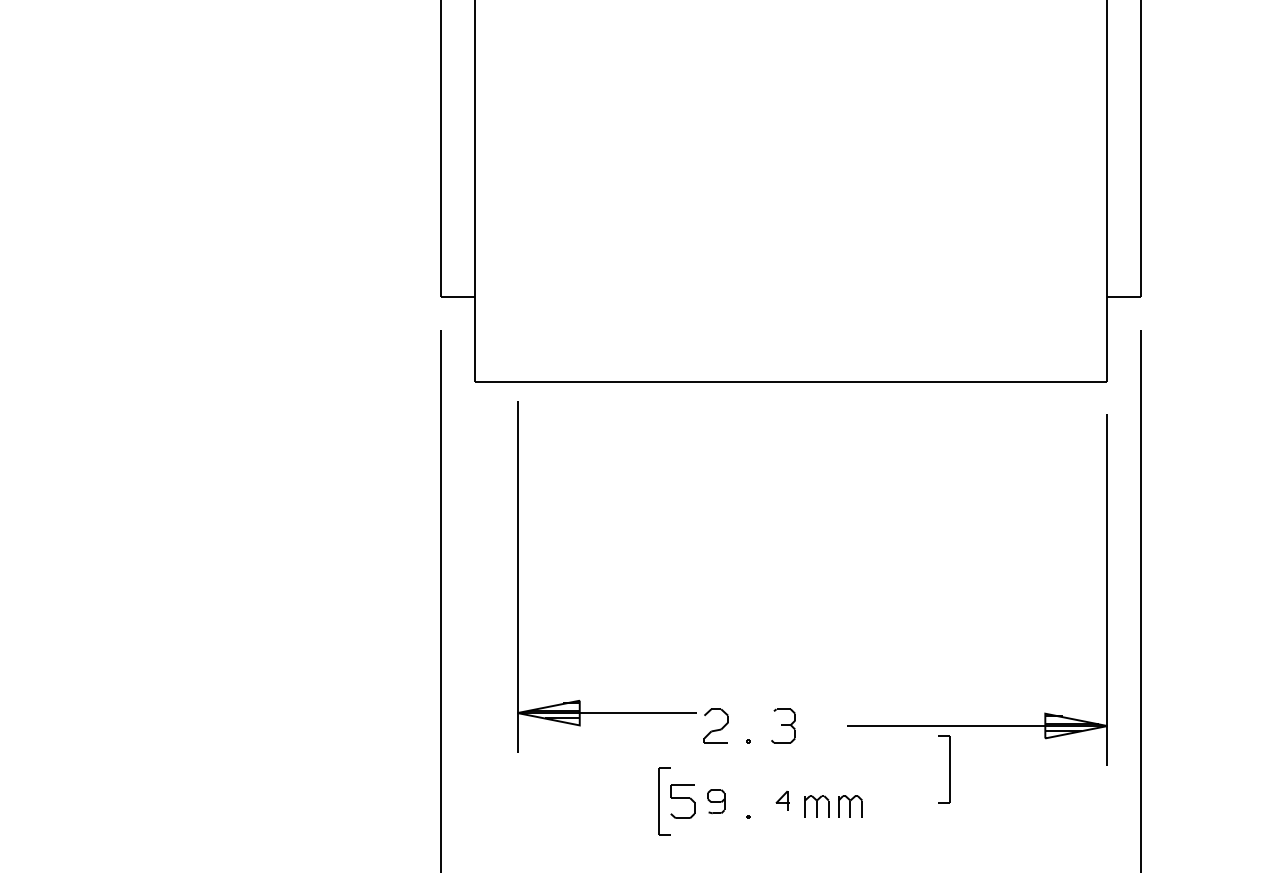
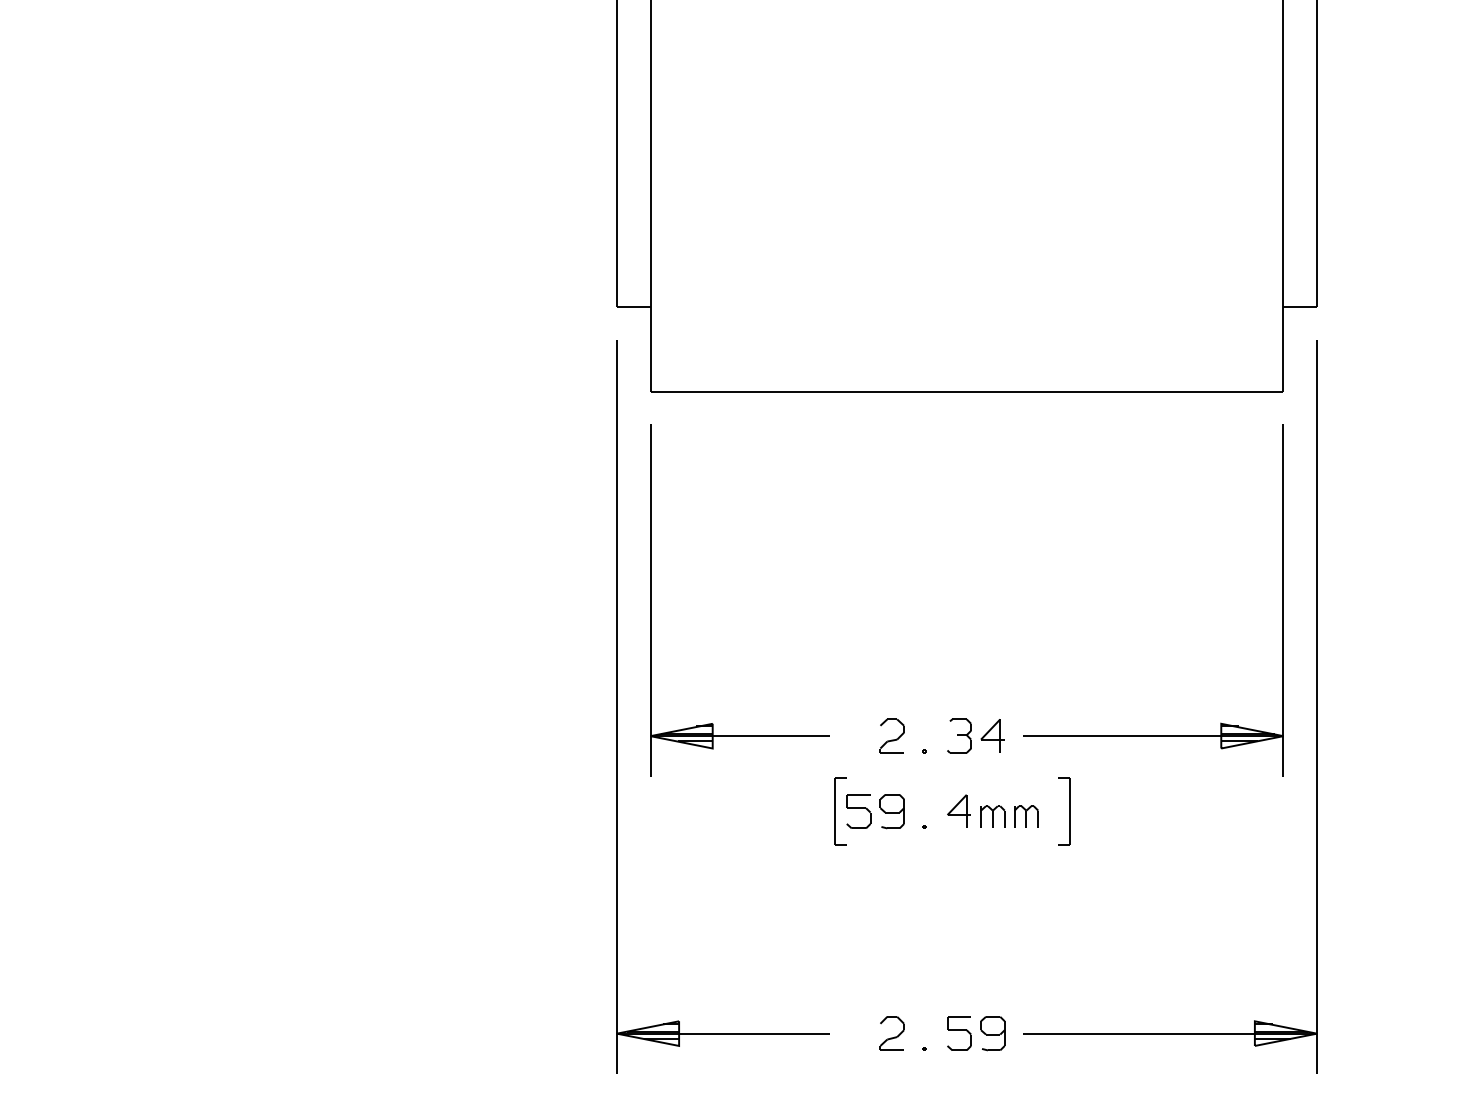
part: (518, 577) -> (651, 600), moved
part: (816, 725) -> (992, 735), added
part: (944, 769) -> (1064, 811), moved
part: (782, 800) -> (958, 810), size x1.67
part: (715, 801) -> (891, 811), size x1.43

